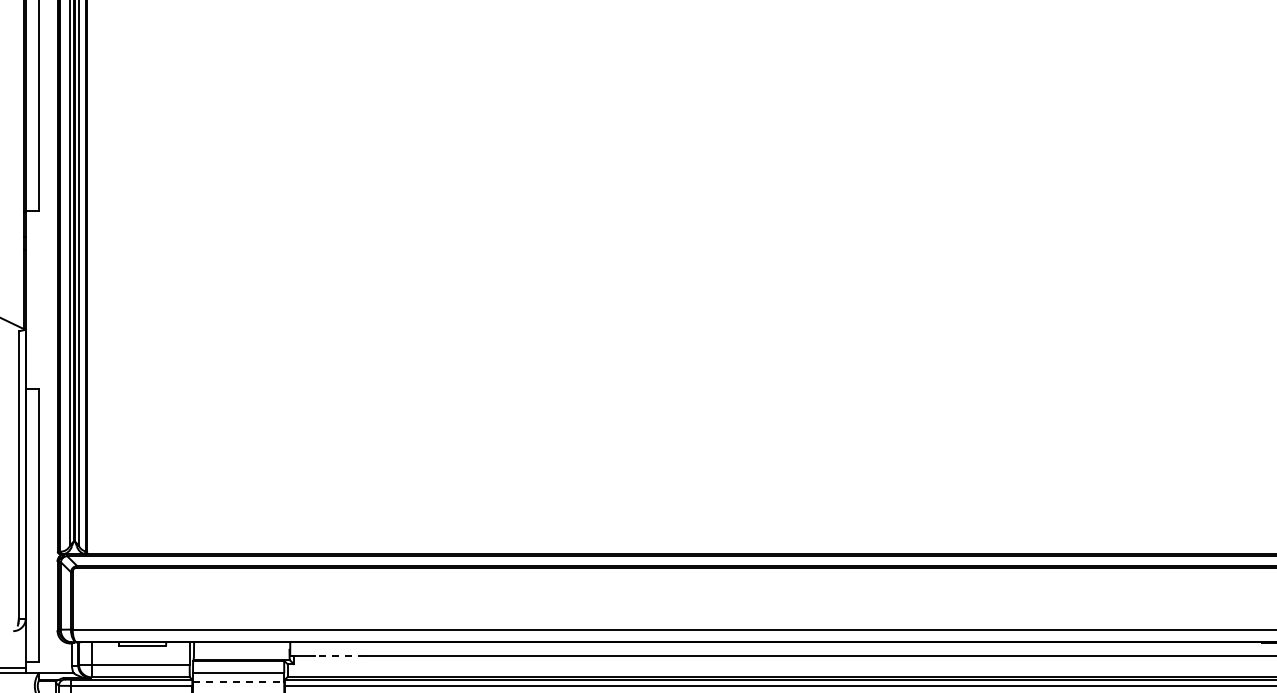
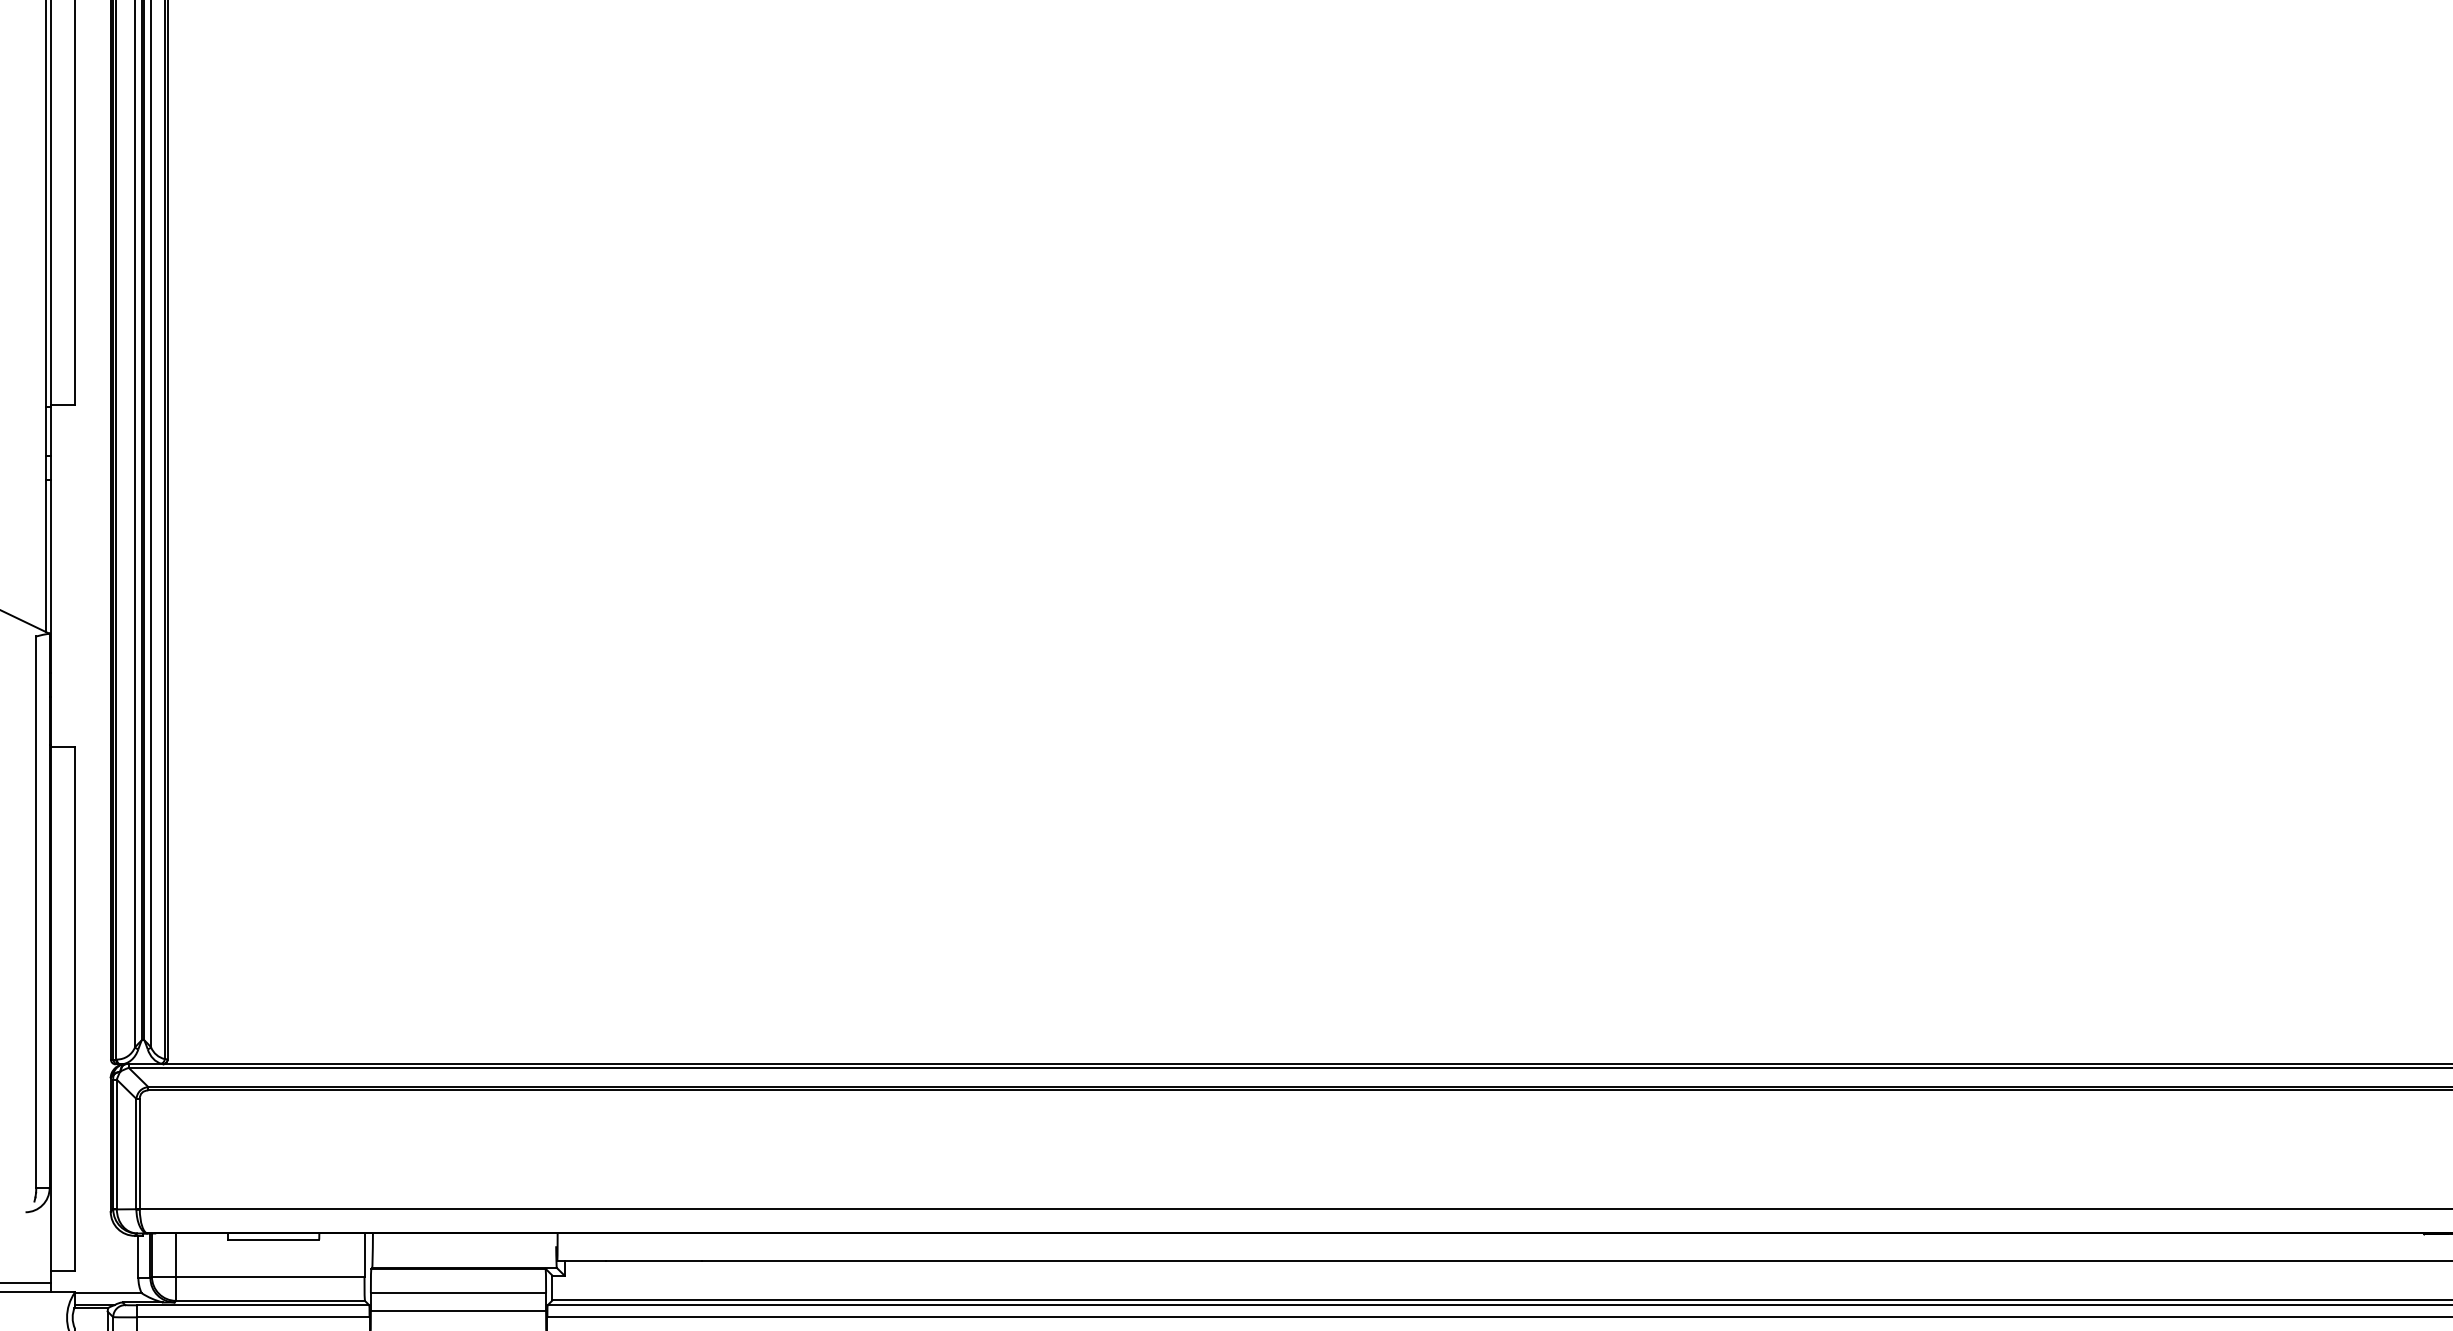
line: (339, 656) -> (652, 1260), dashed -> solid
line: (238, 682) -> (458, 1310), dashed -> solid

